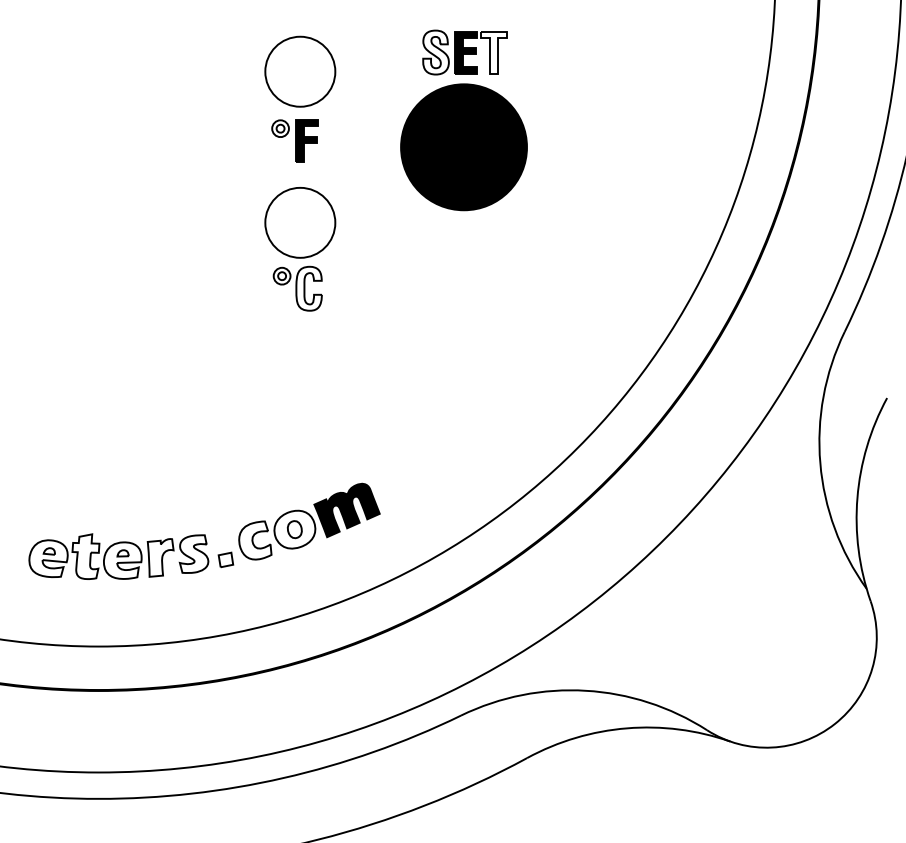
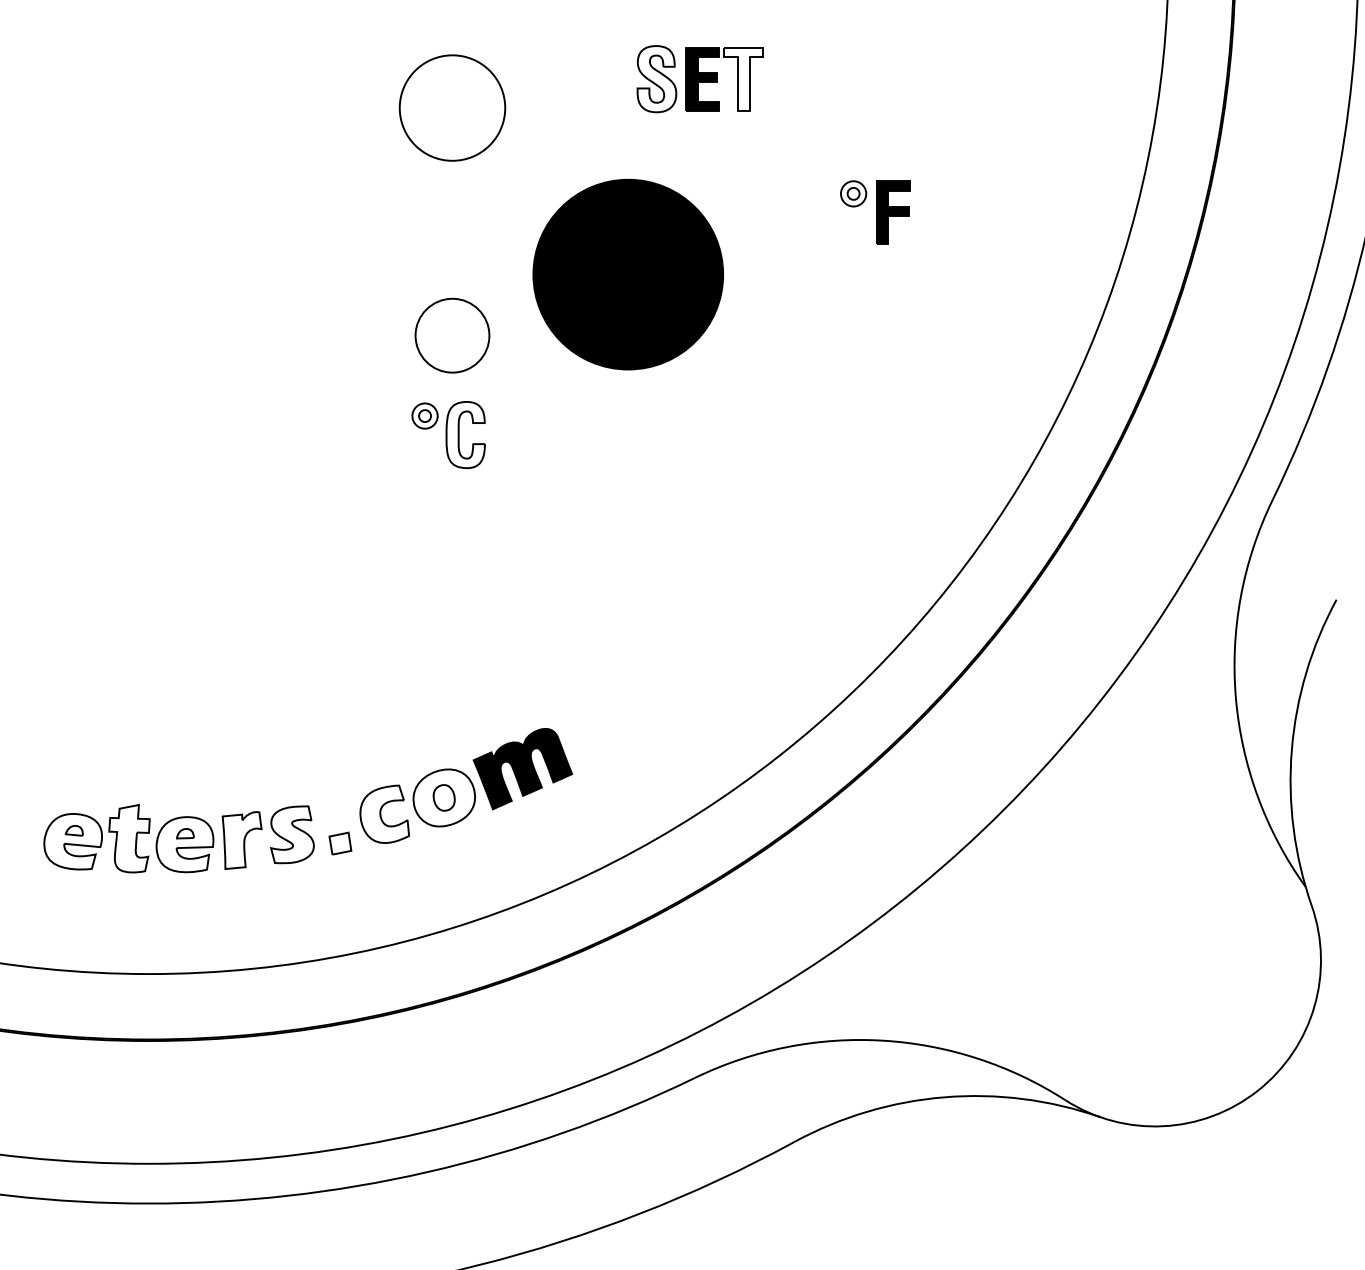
part: (294, 140) -> (874, 211), moved
part: (463, 147) -> (627, 274), moved
circle: (300, 222) -> (452, 335), size x0.7

